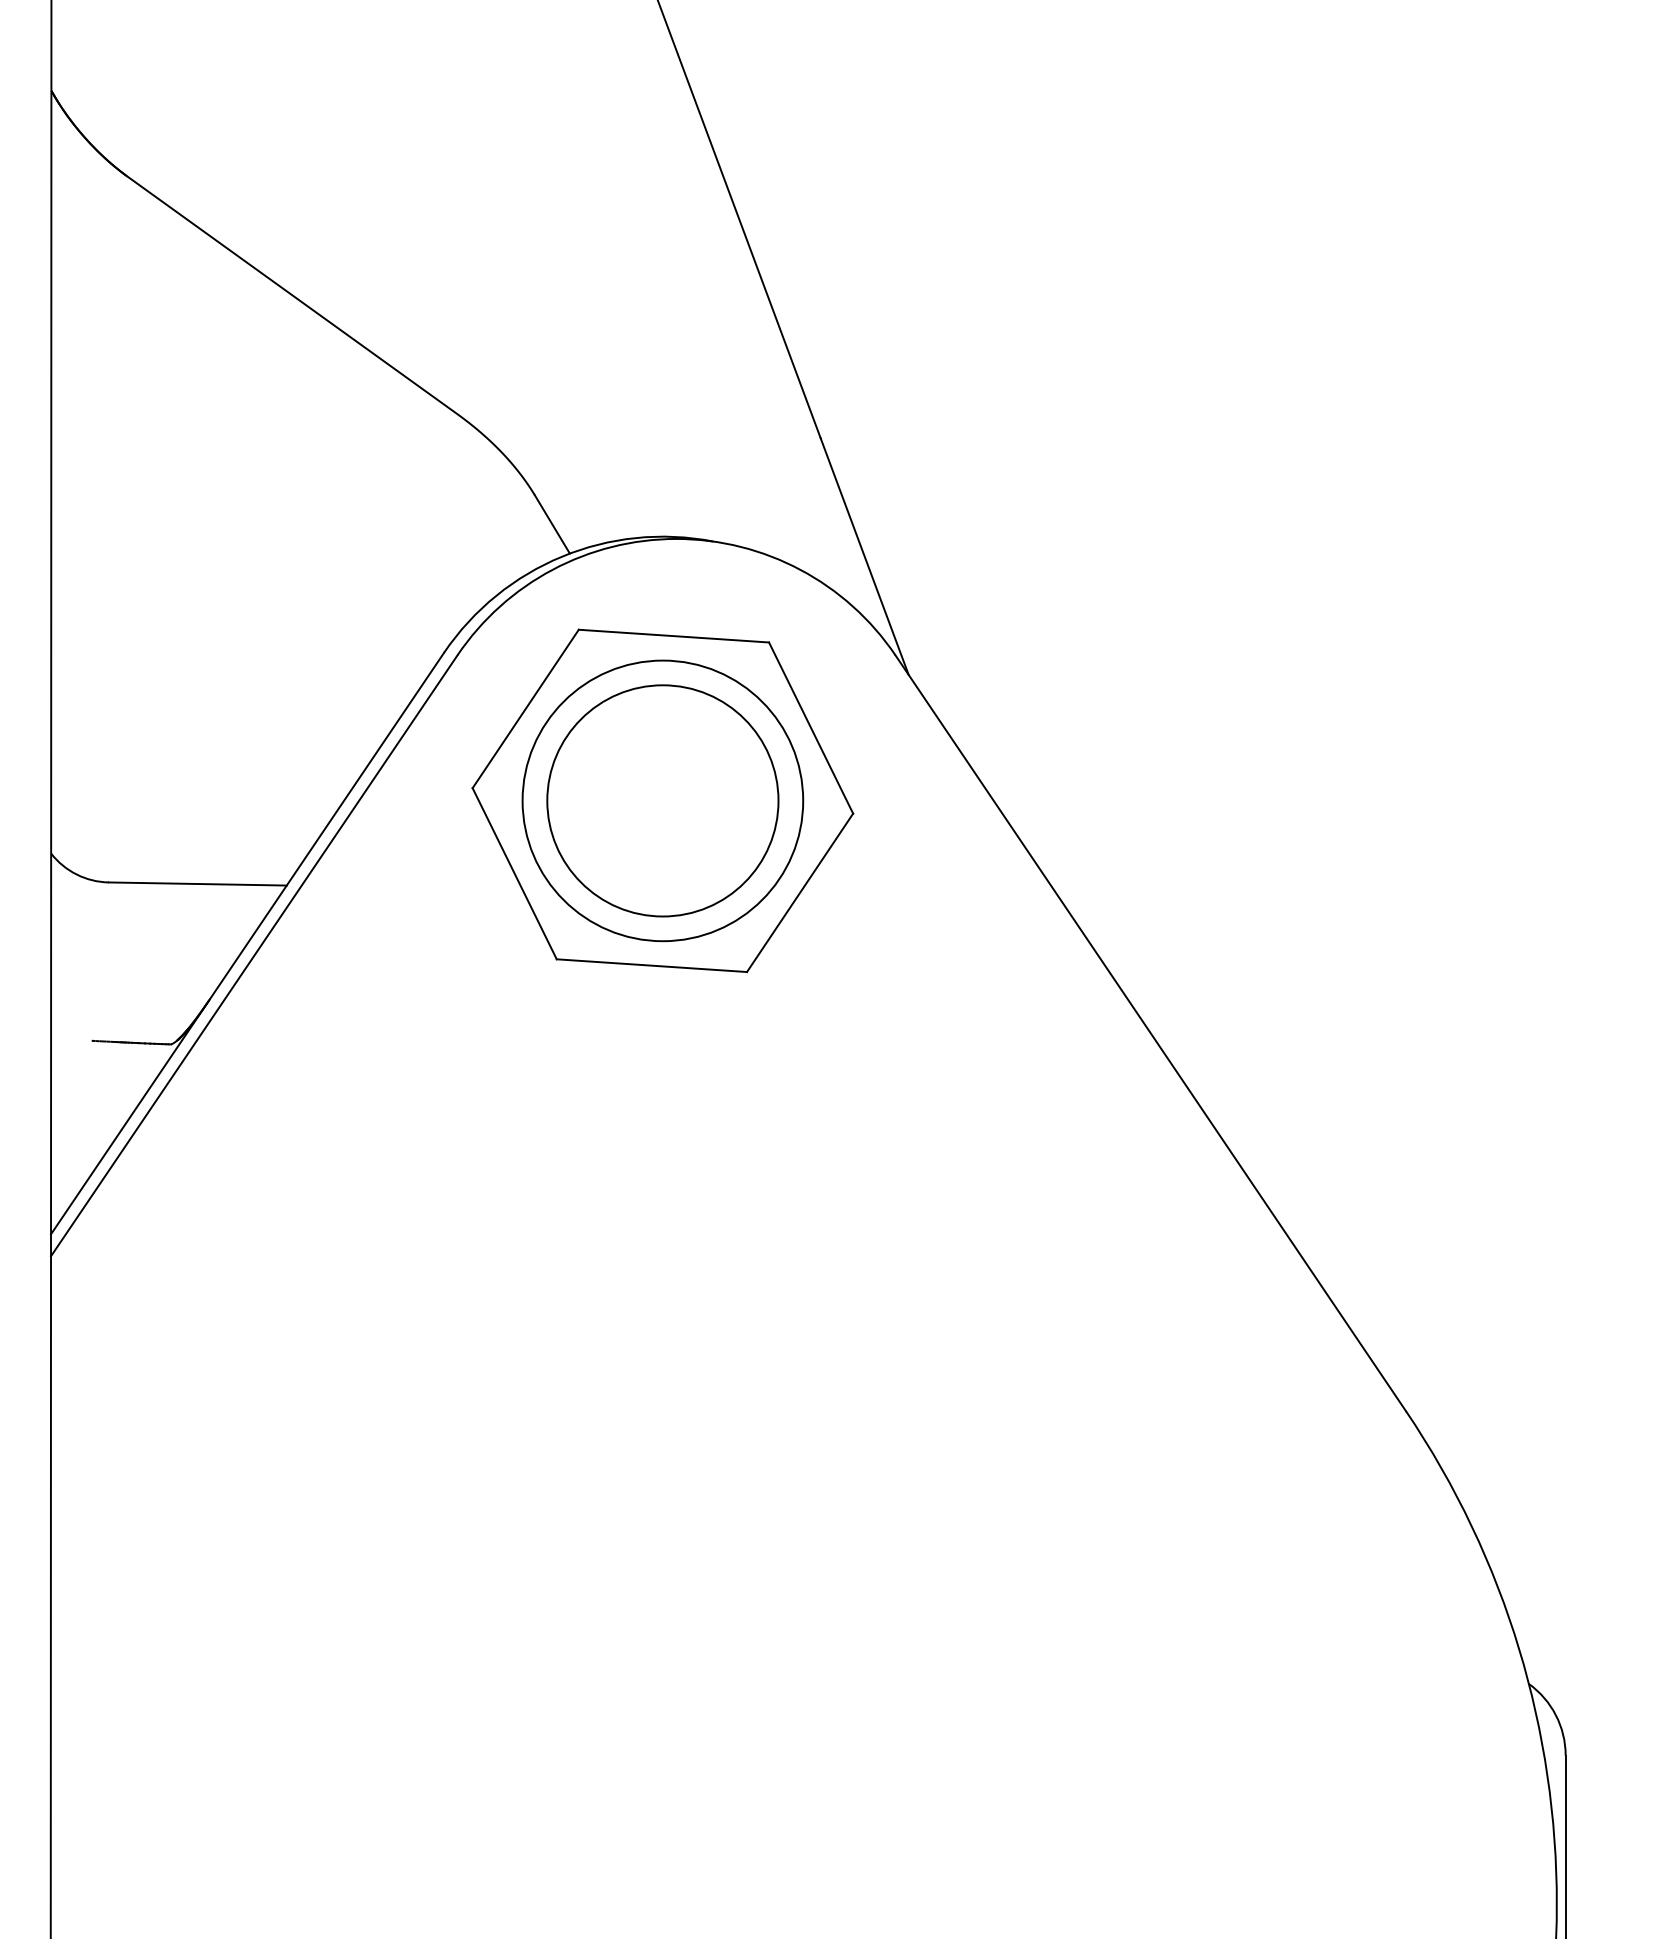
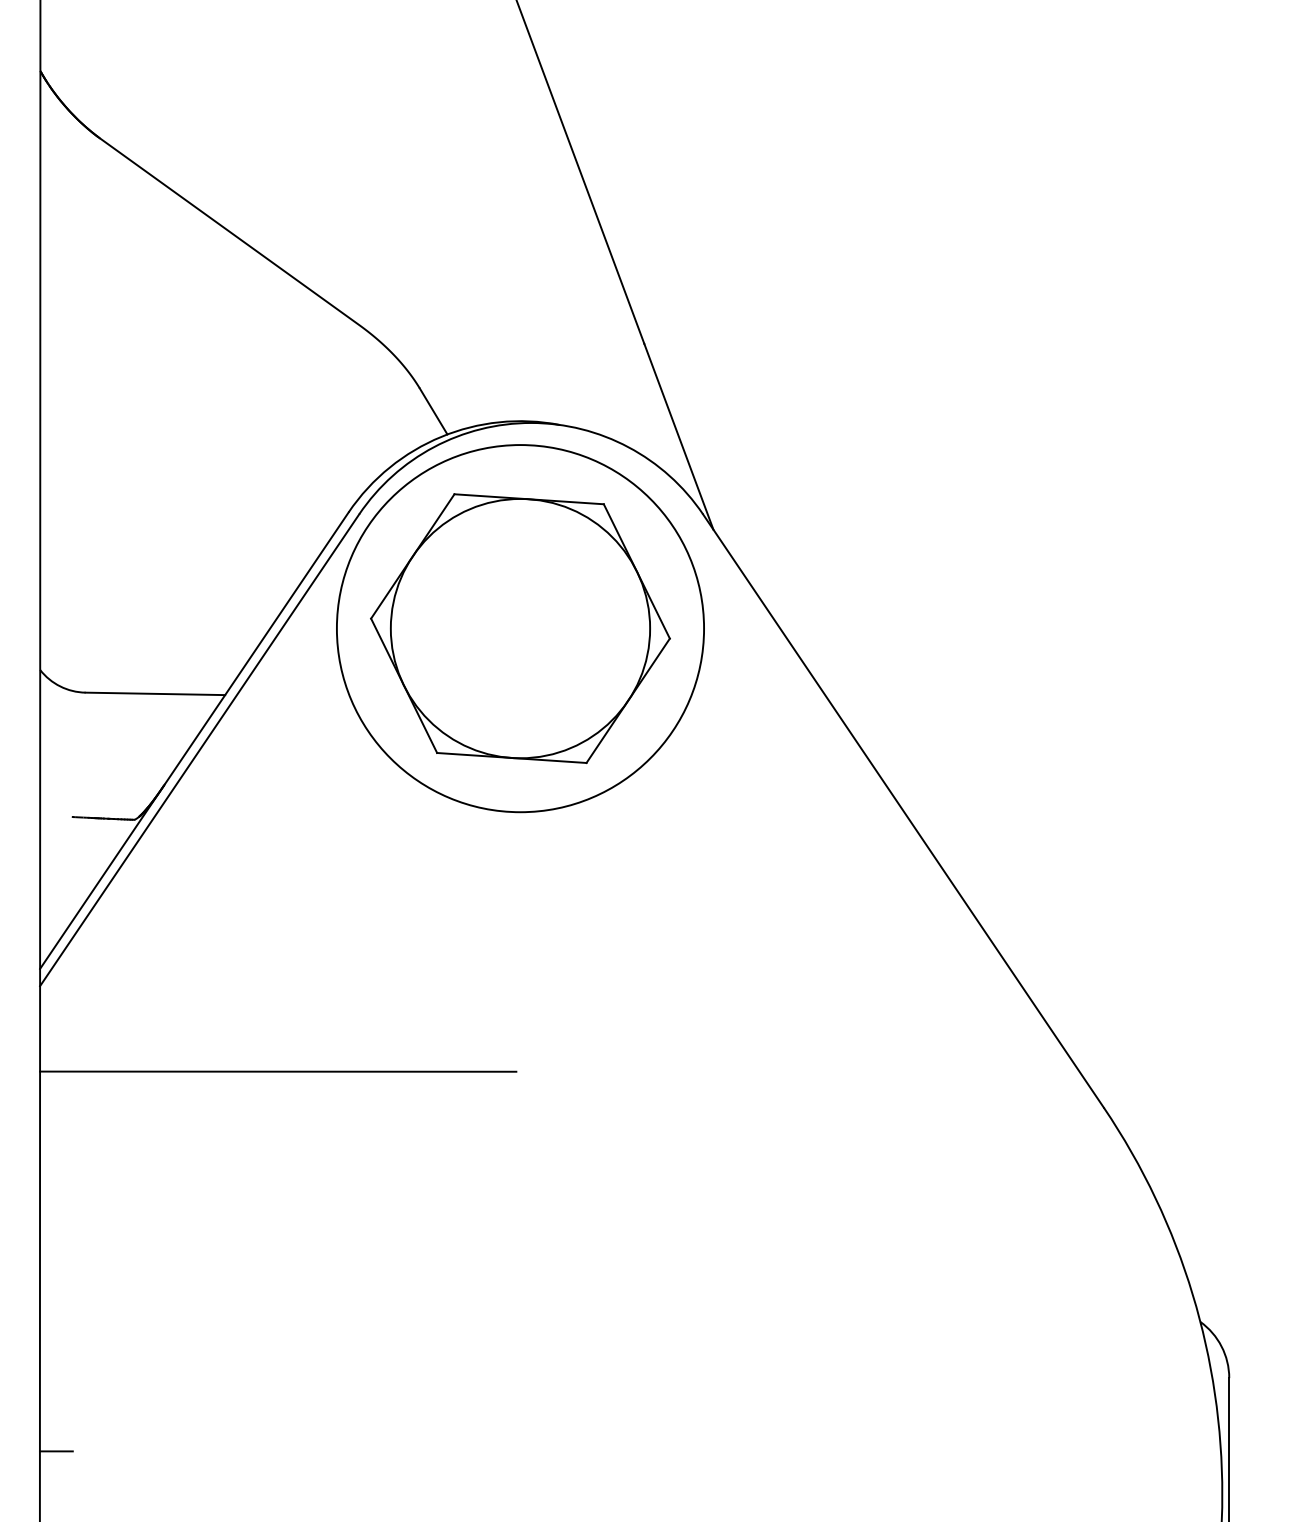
circle: (662, 800) -> (520, 628), size x1.43
circle: (662, 800) -> (520, 628), size x1.67
line: (353, 1365) -> (277, 1071), added
line: (71, 1848) -> (56, 1451), added

